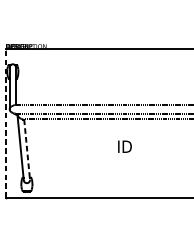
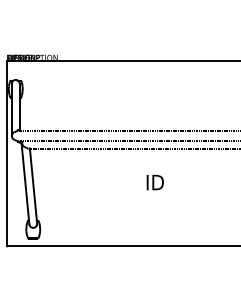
line: (5, 123) -> (6, 153), dashed -> solid
line: (27, 149) -> (33, 186), dashed -> solid

